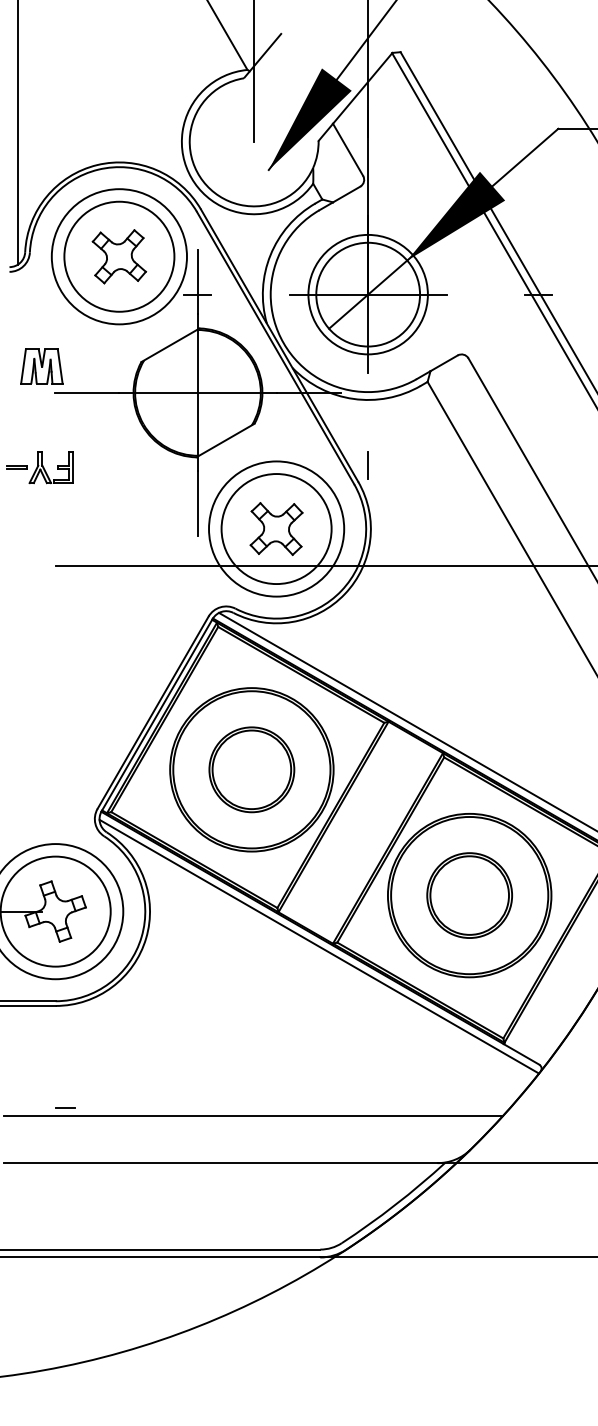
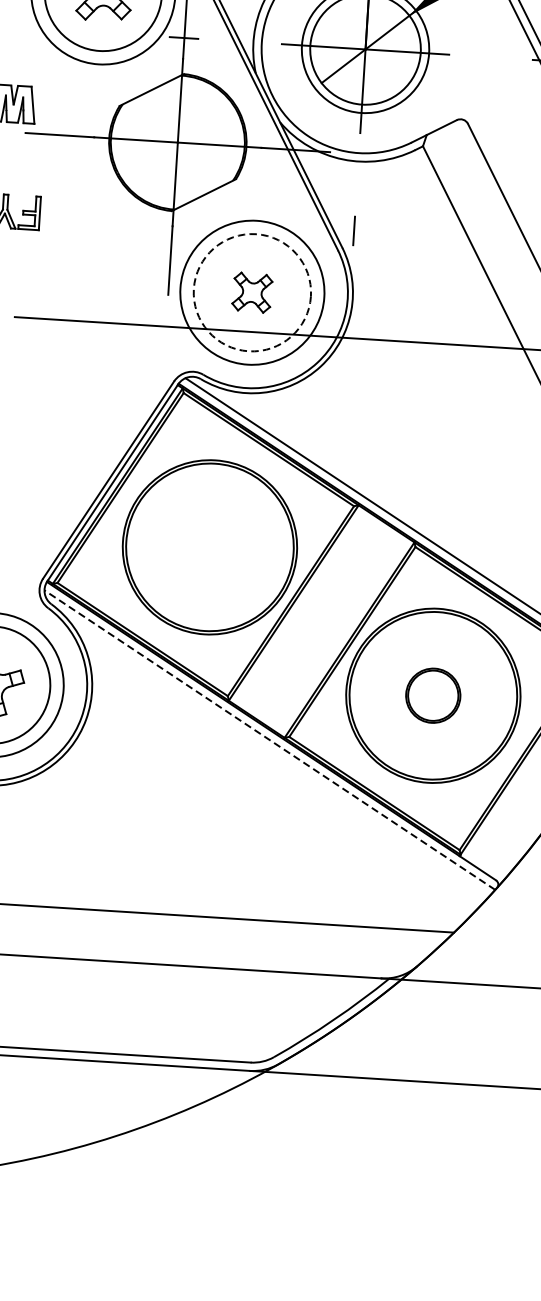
part: (276, 528) -> (252, 292), size x0.7
circle: (276, 529) -> (252, 293), solid -> dashed
part: (251, 769) -> (209, 546), removed
part: (469, 895) -> (433, 695), size x0.6
line: (319, 946) -> (270, 739), solid -> dashed

